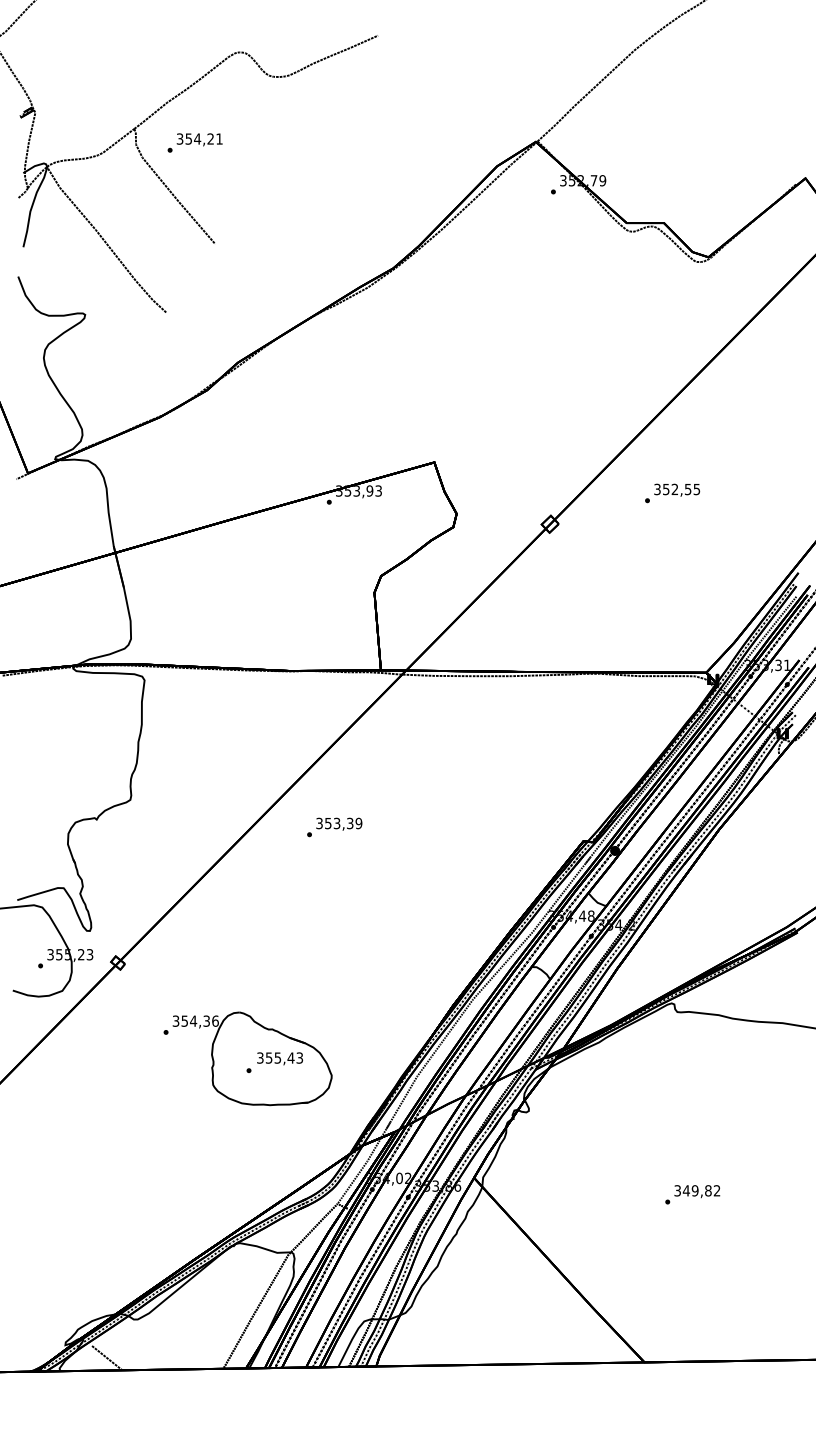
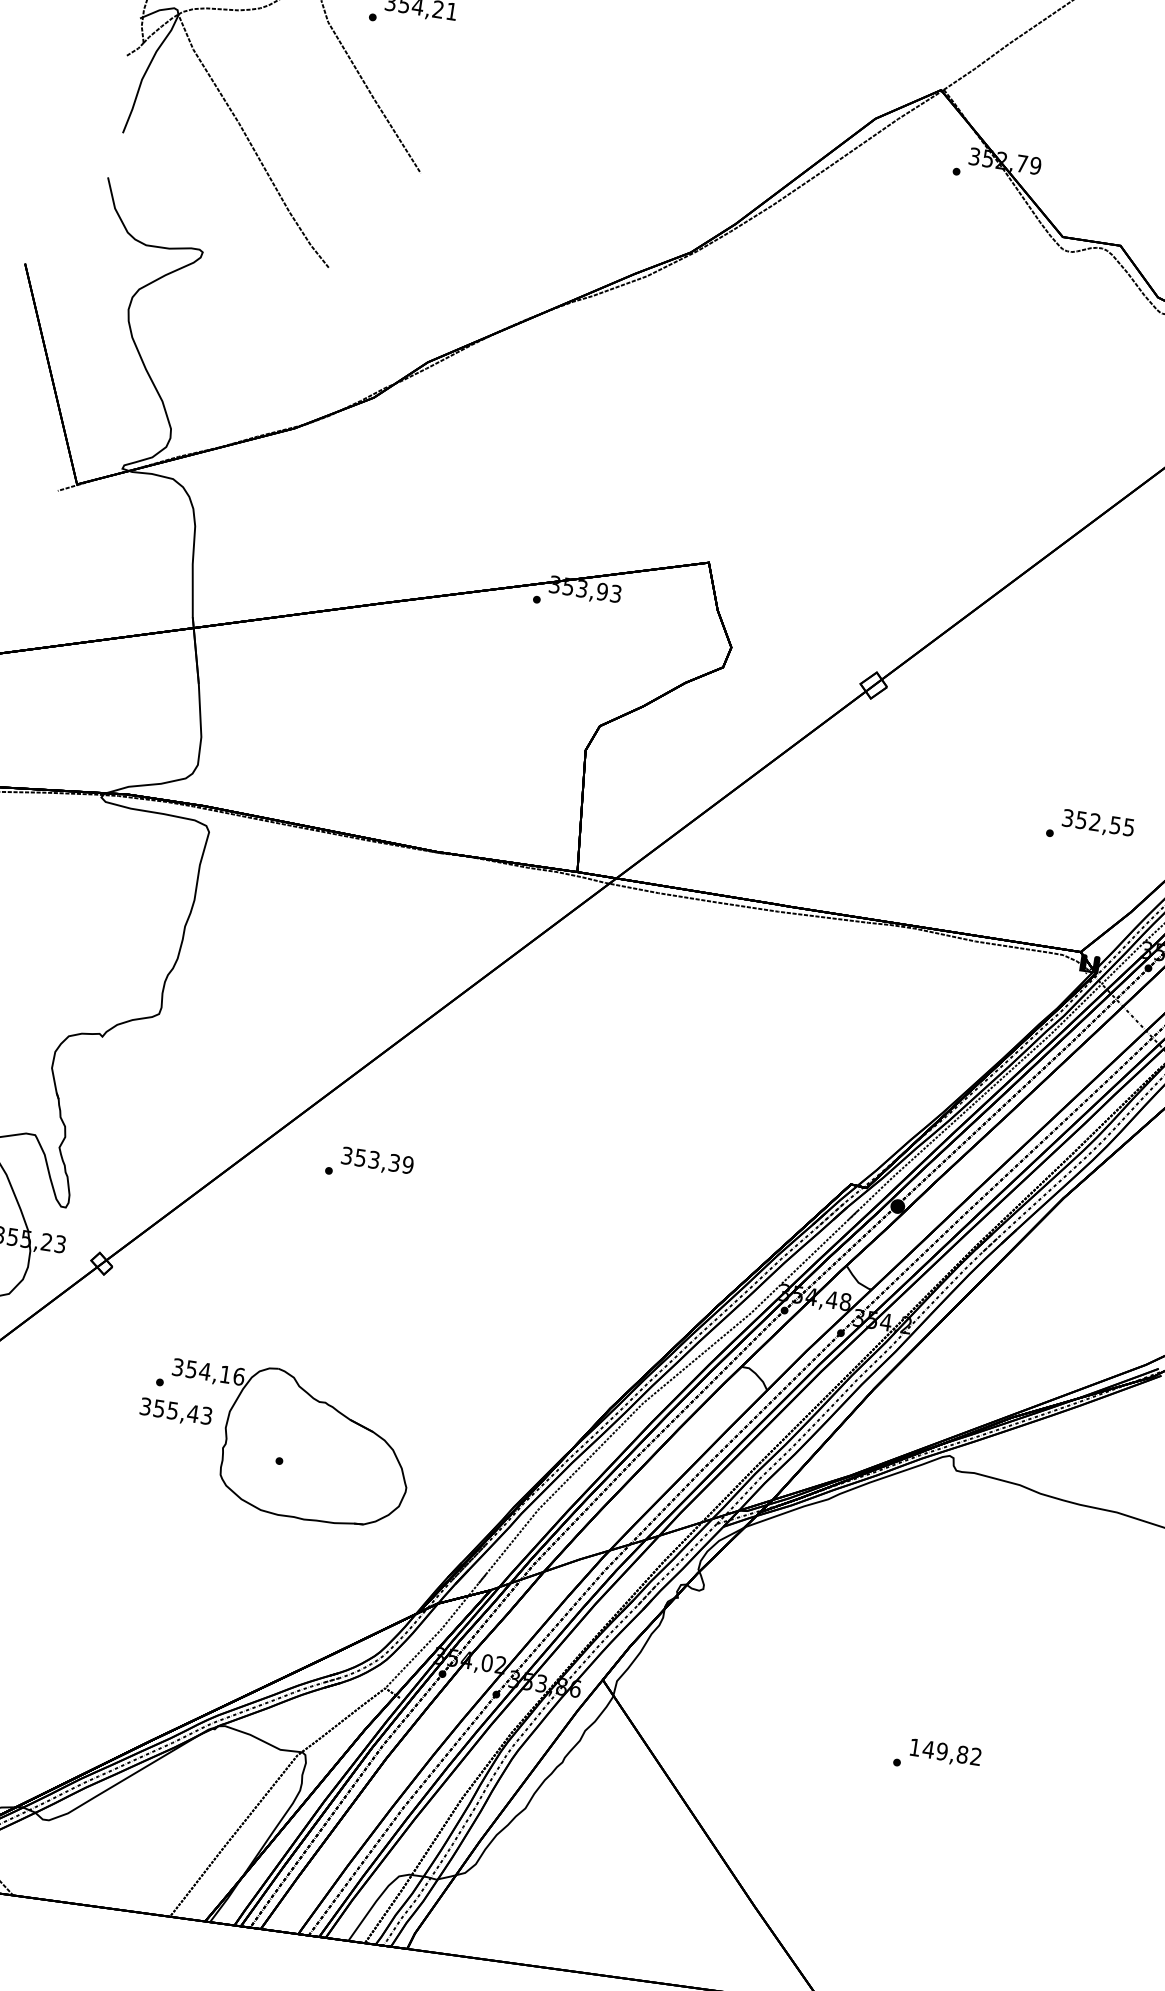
text: (672, 493) -> (1090, 827), moved
text: (334, 827) -> (369, 1165), moved
text: (206, 1020) -> (225, 1373), 354,36 -> 354,16
text: (280, 1058) -> (176, 1412), moved
text: (677, 1190) -> (914, 1746), 349,82 -> 149,82

